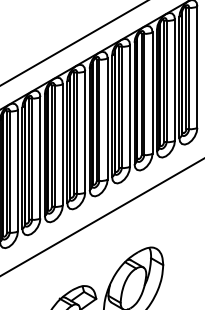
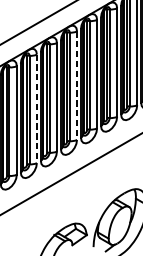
line: (85, 131) -> (77, 85), solid -> dashed
line: (40, 157) -> (36, 108), solid -> dashed

